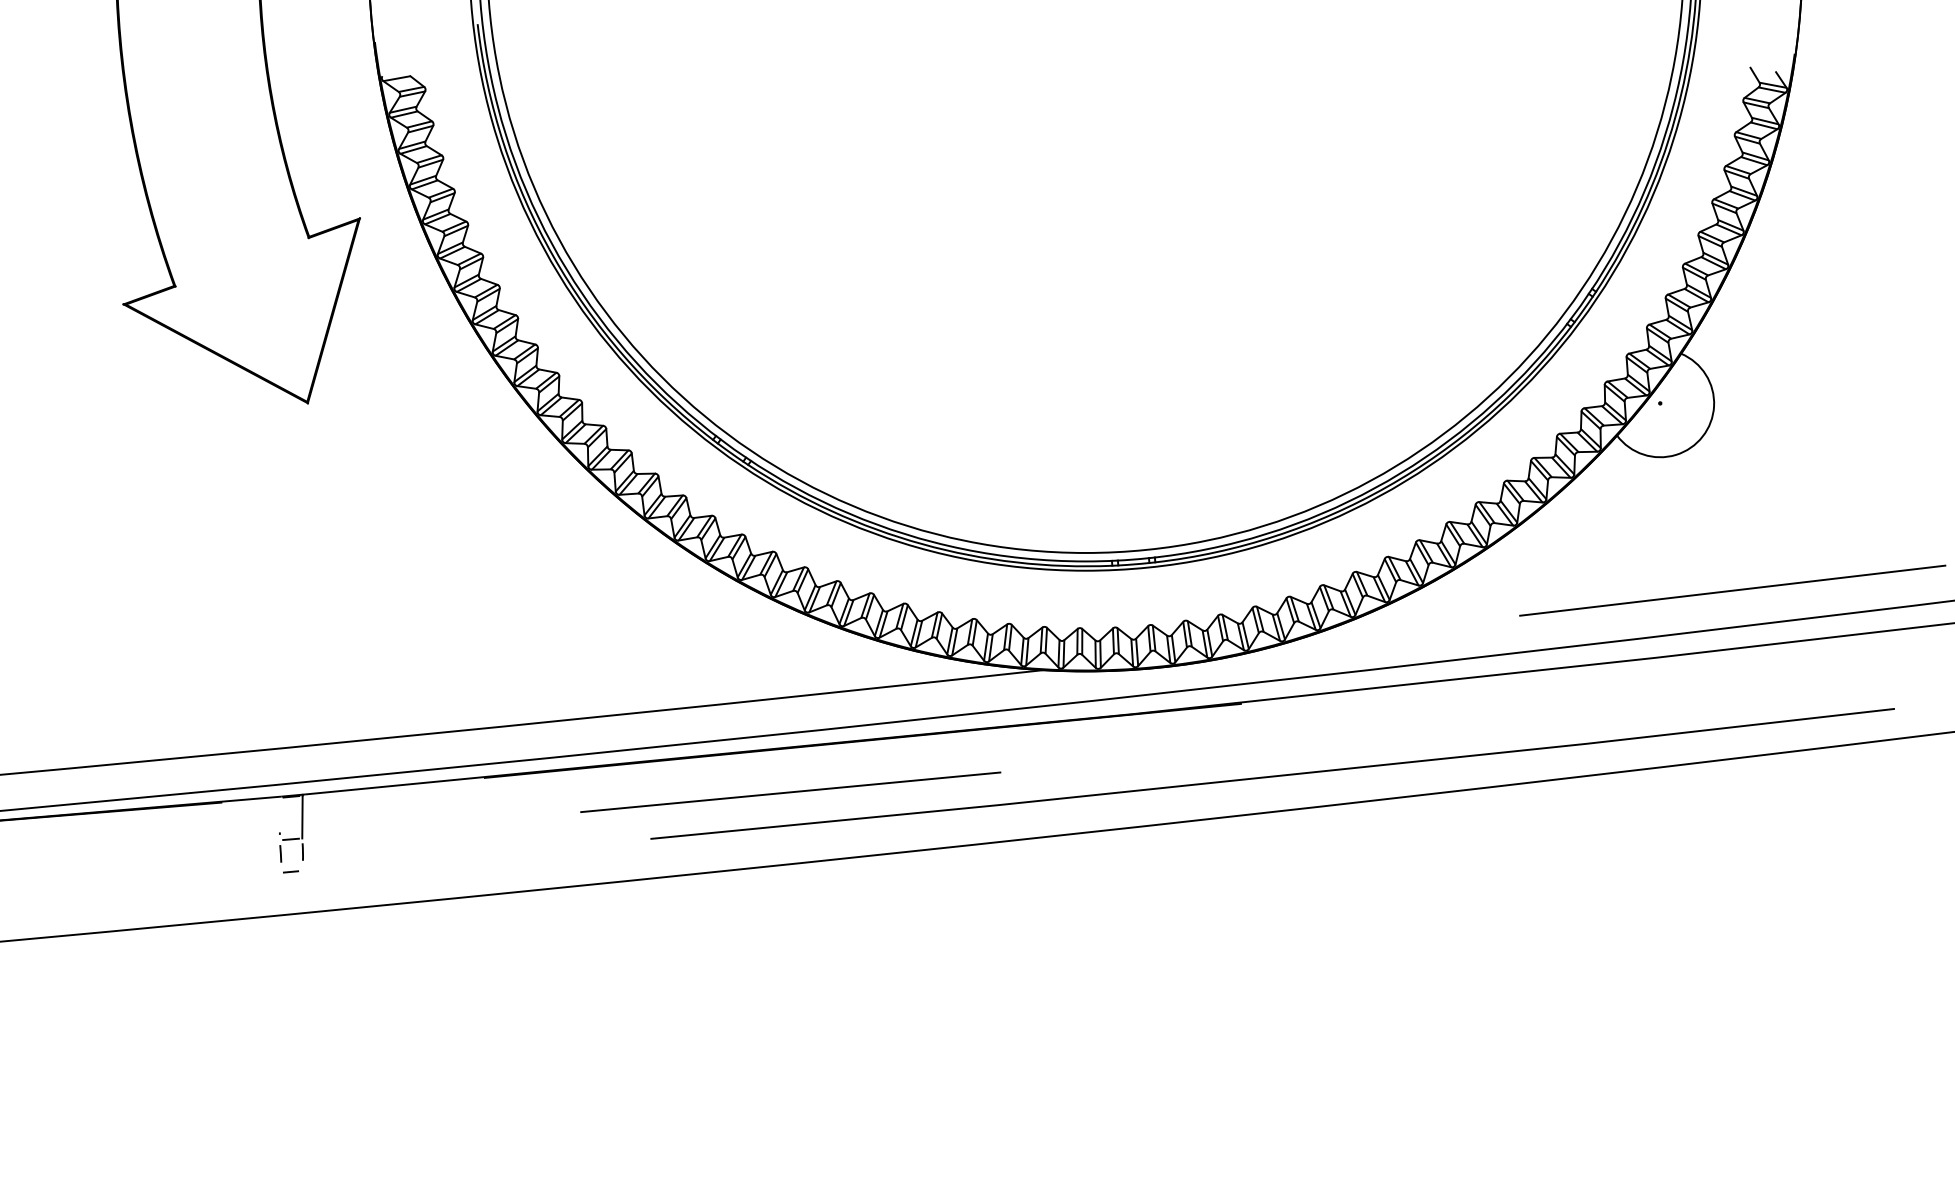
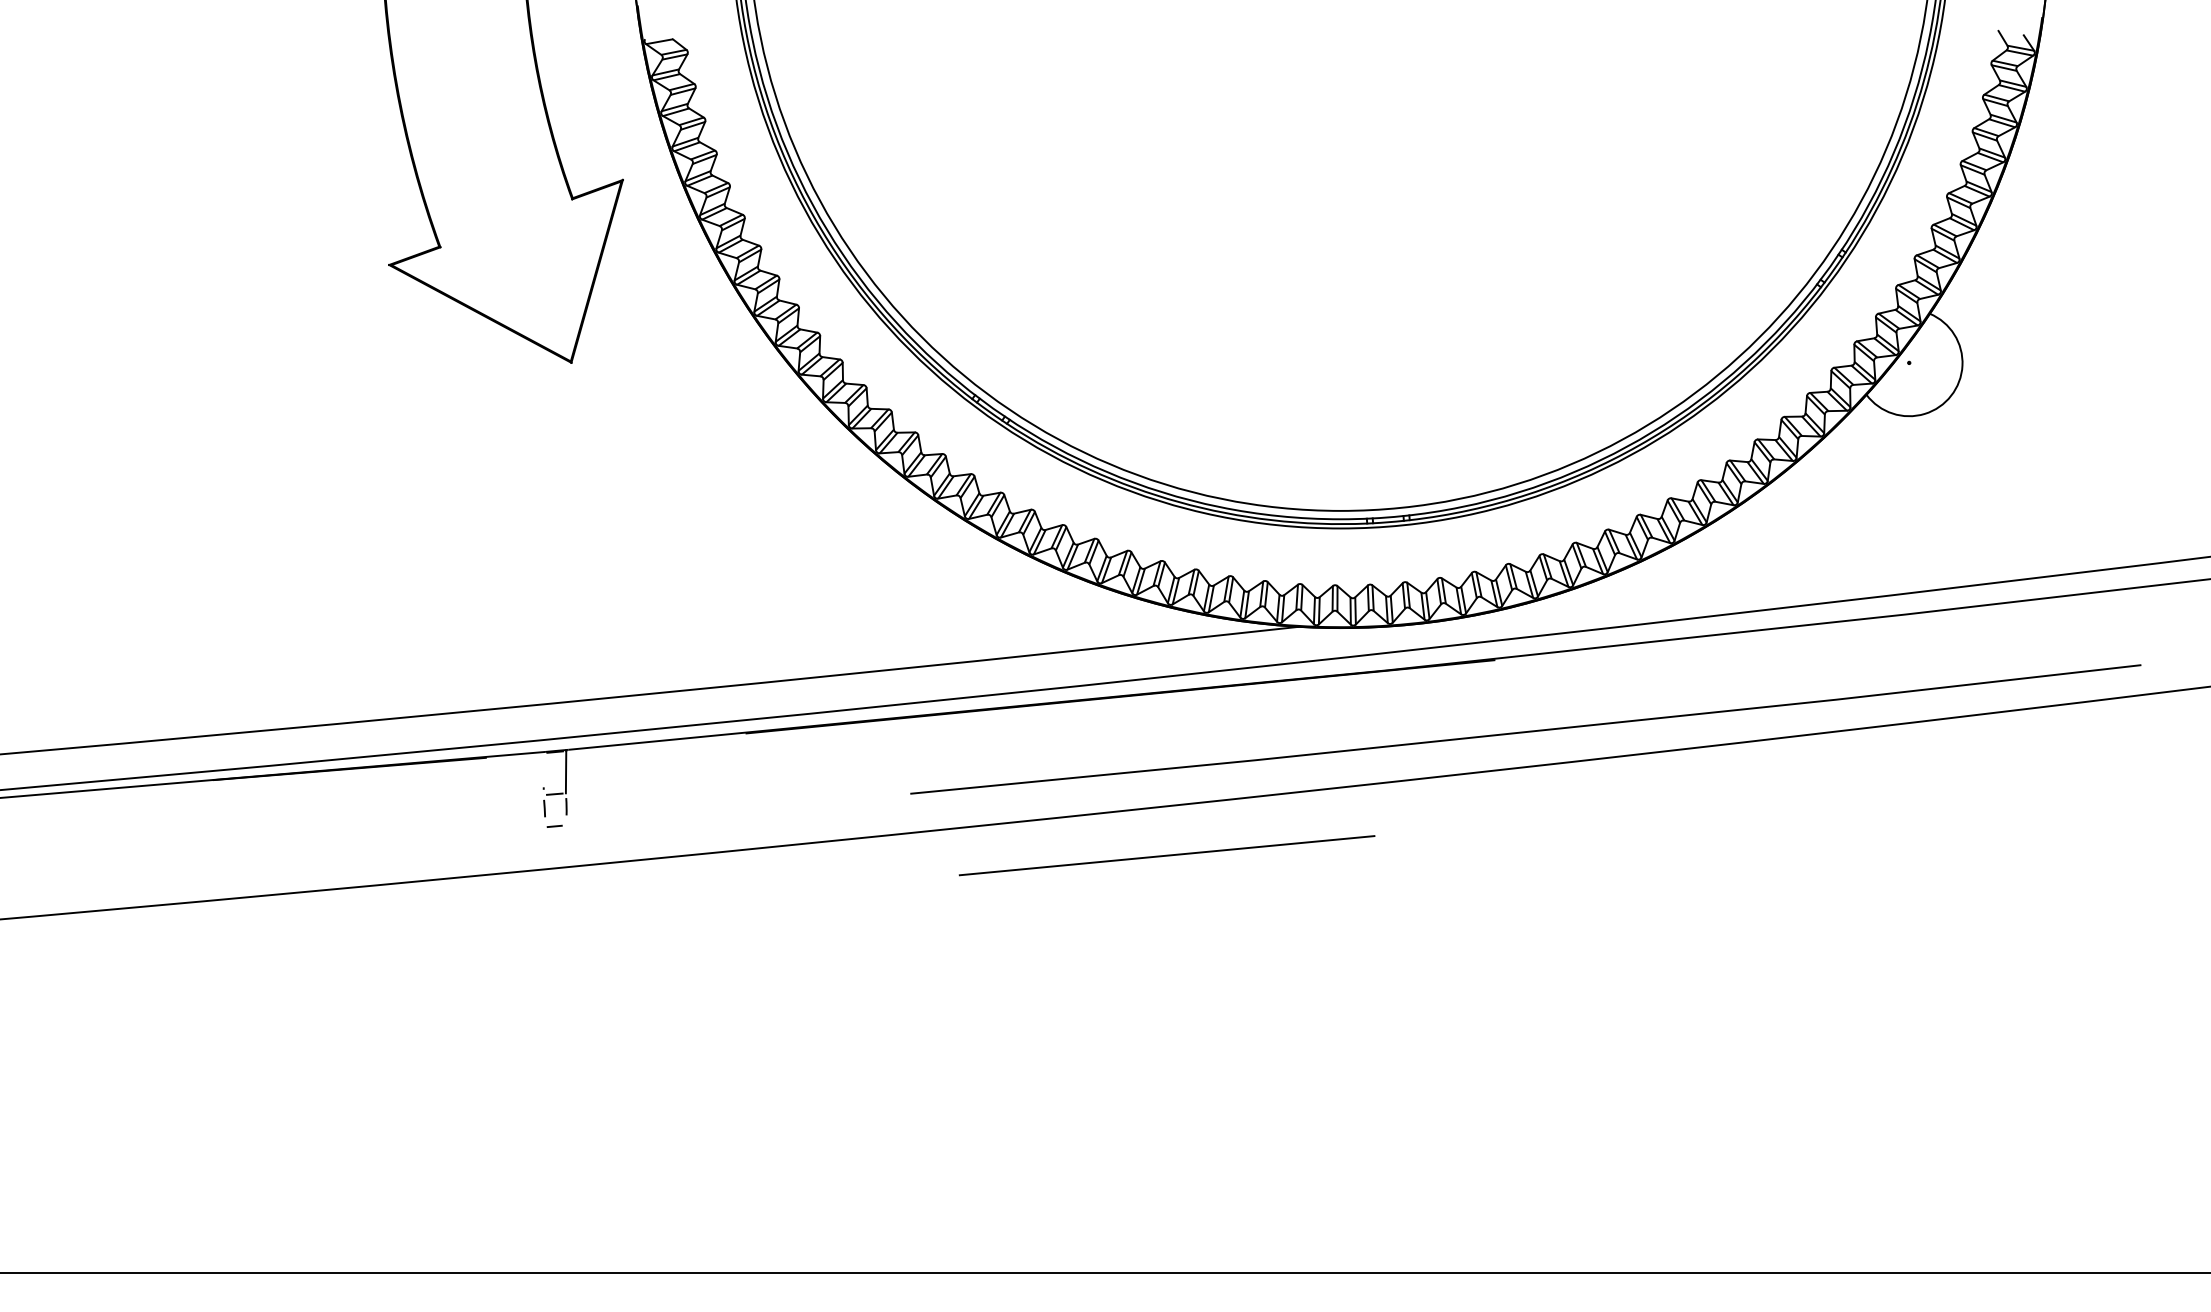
line: (1732, 589) -> (1980, 547), removed
line: (790, 792) -> (1166, 855), moved

